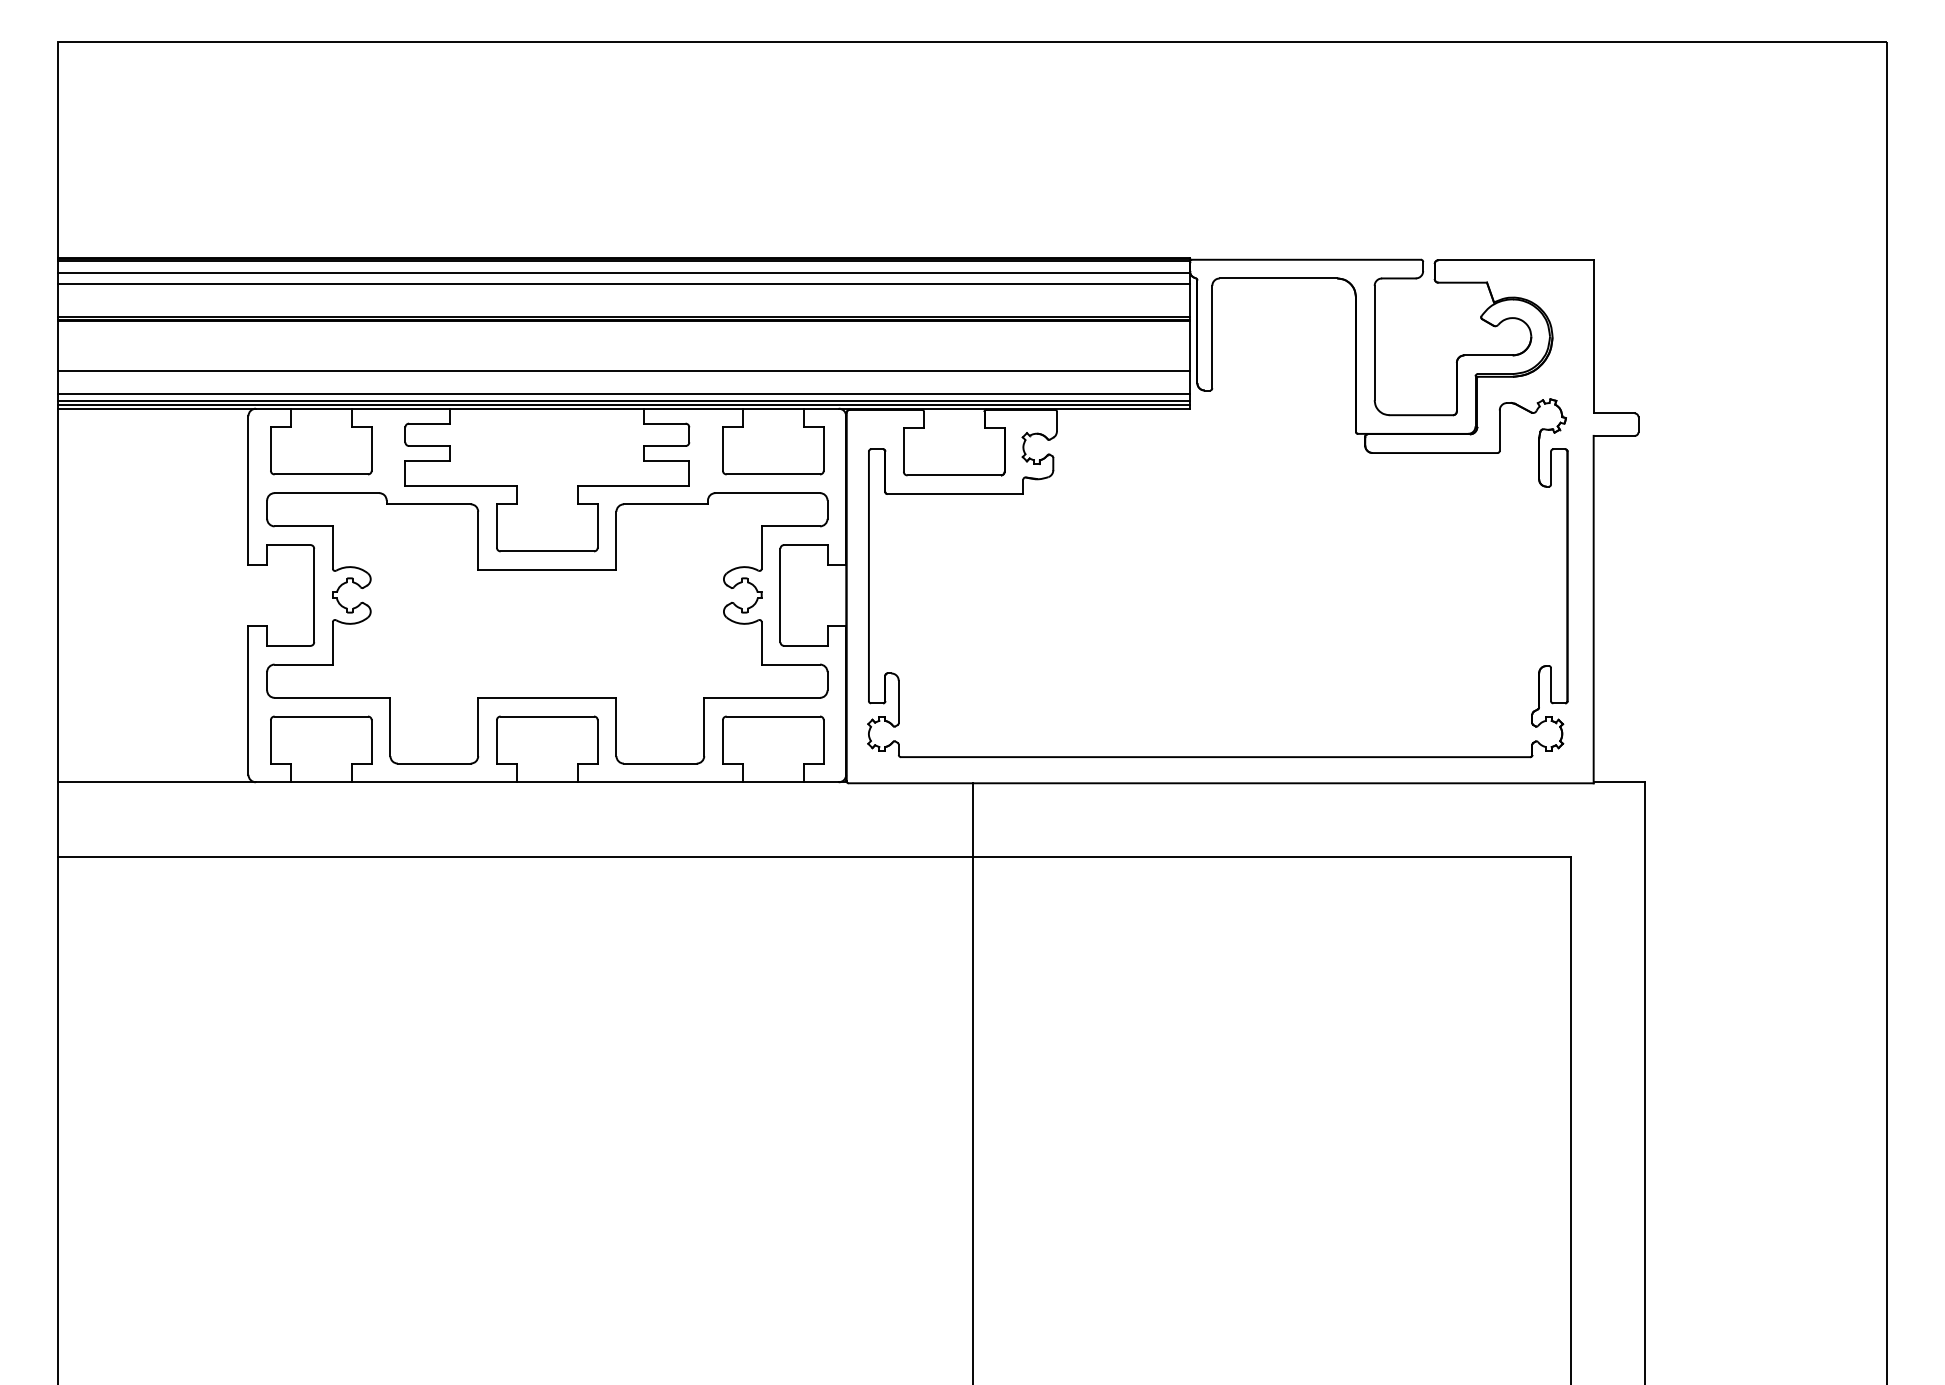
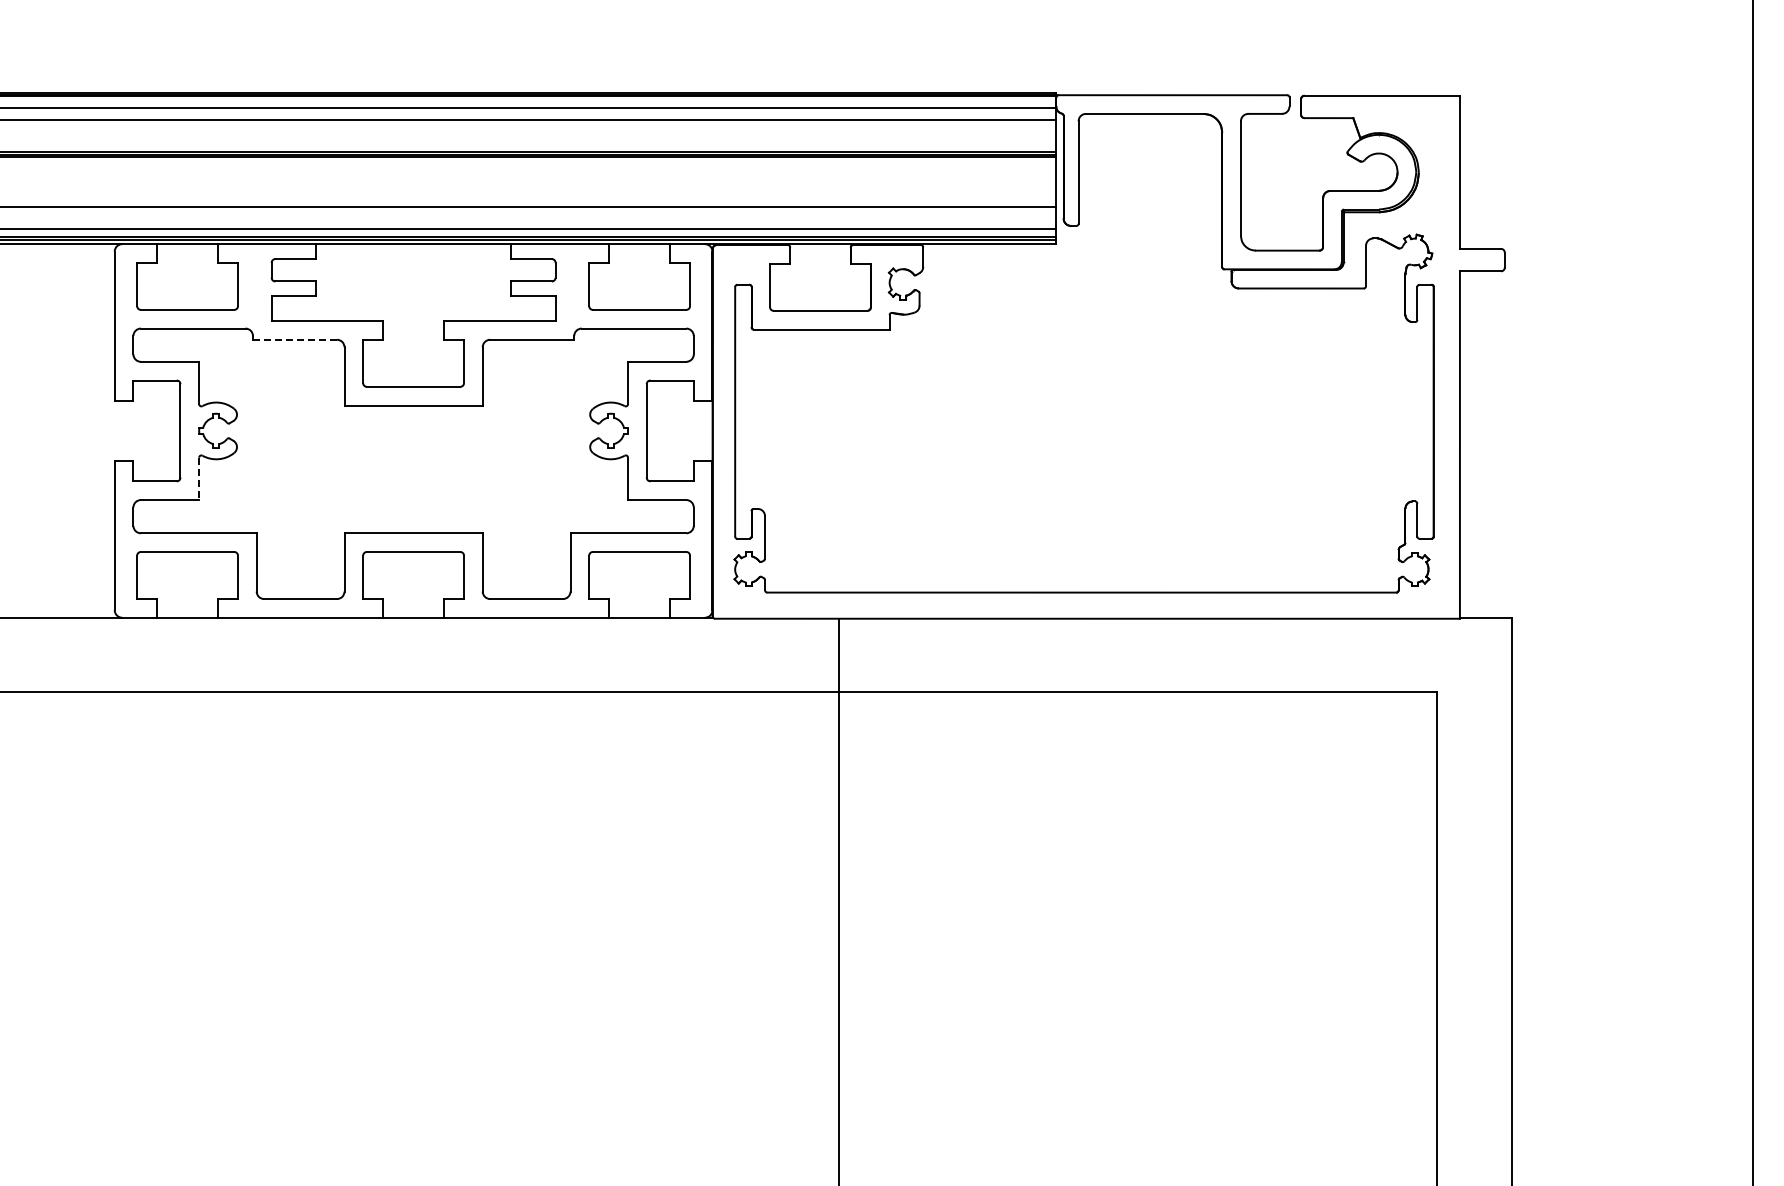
line: (429, 504) -> (295, 339), solid -> dashed
line: (332, 643) -> (198, 478), solid -> dashed

